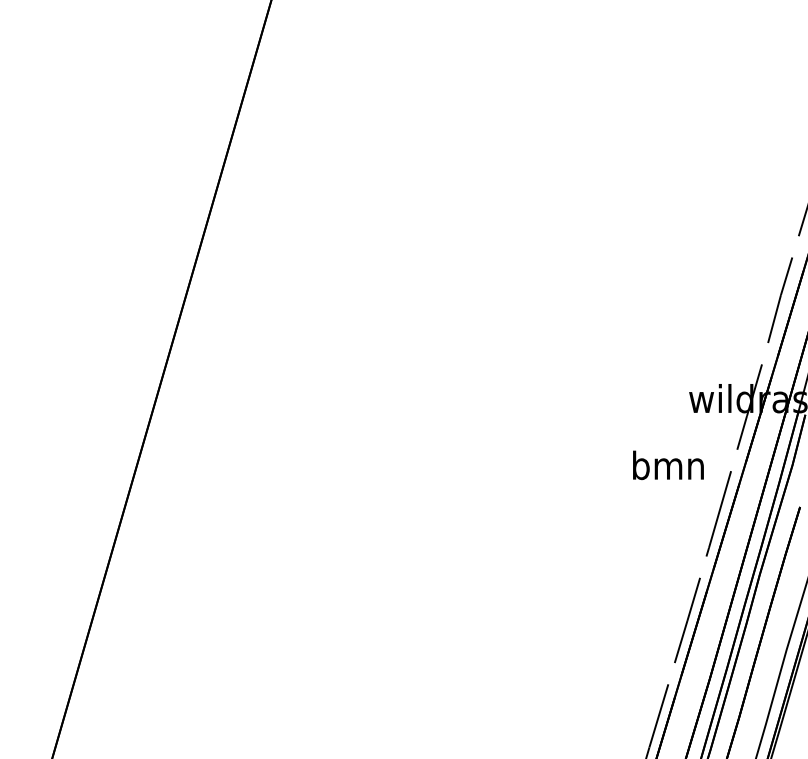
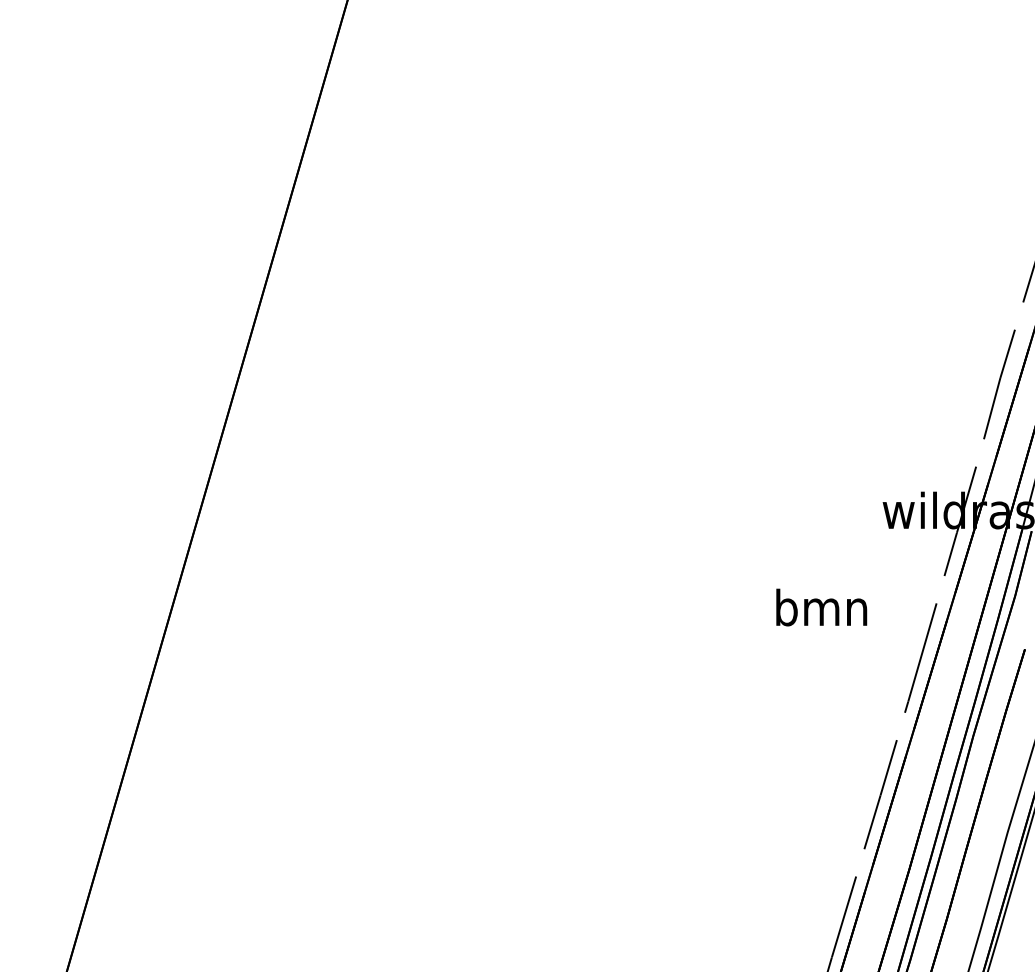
text: (668, 465) -> (821, 607), moved

